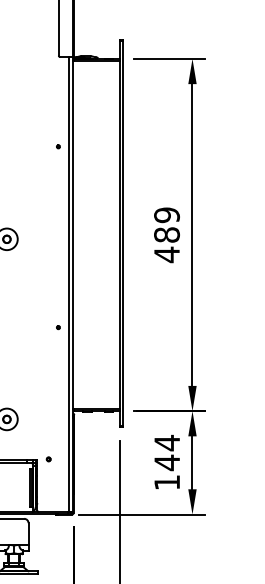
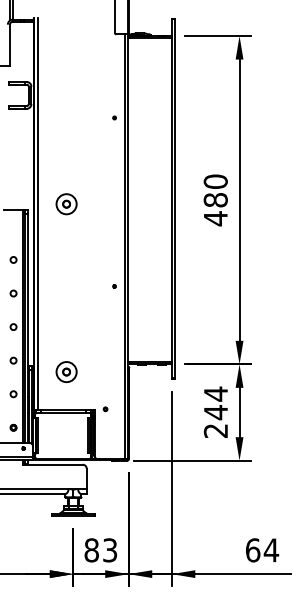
text: (166, 214) -> (215, 181), 489 -> 480
text: (166, 482) -> (215, 430), 144 -> 244

